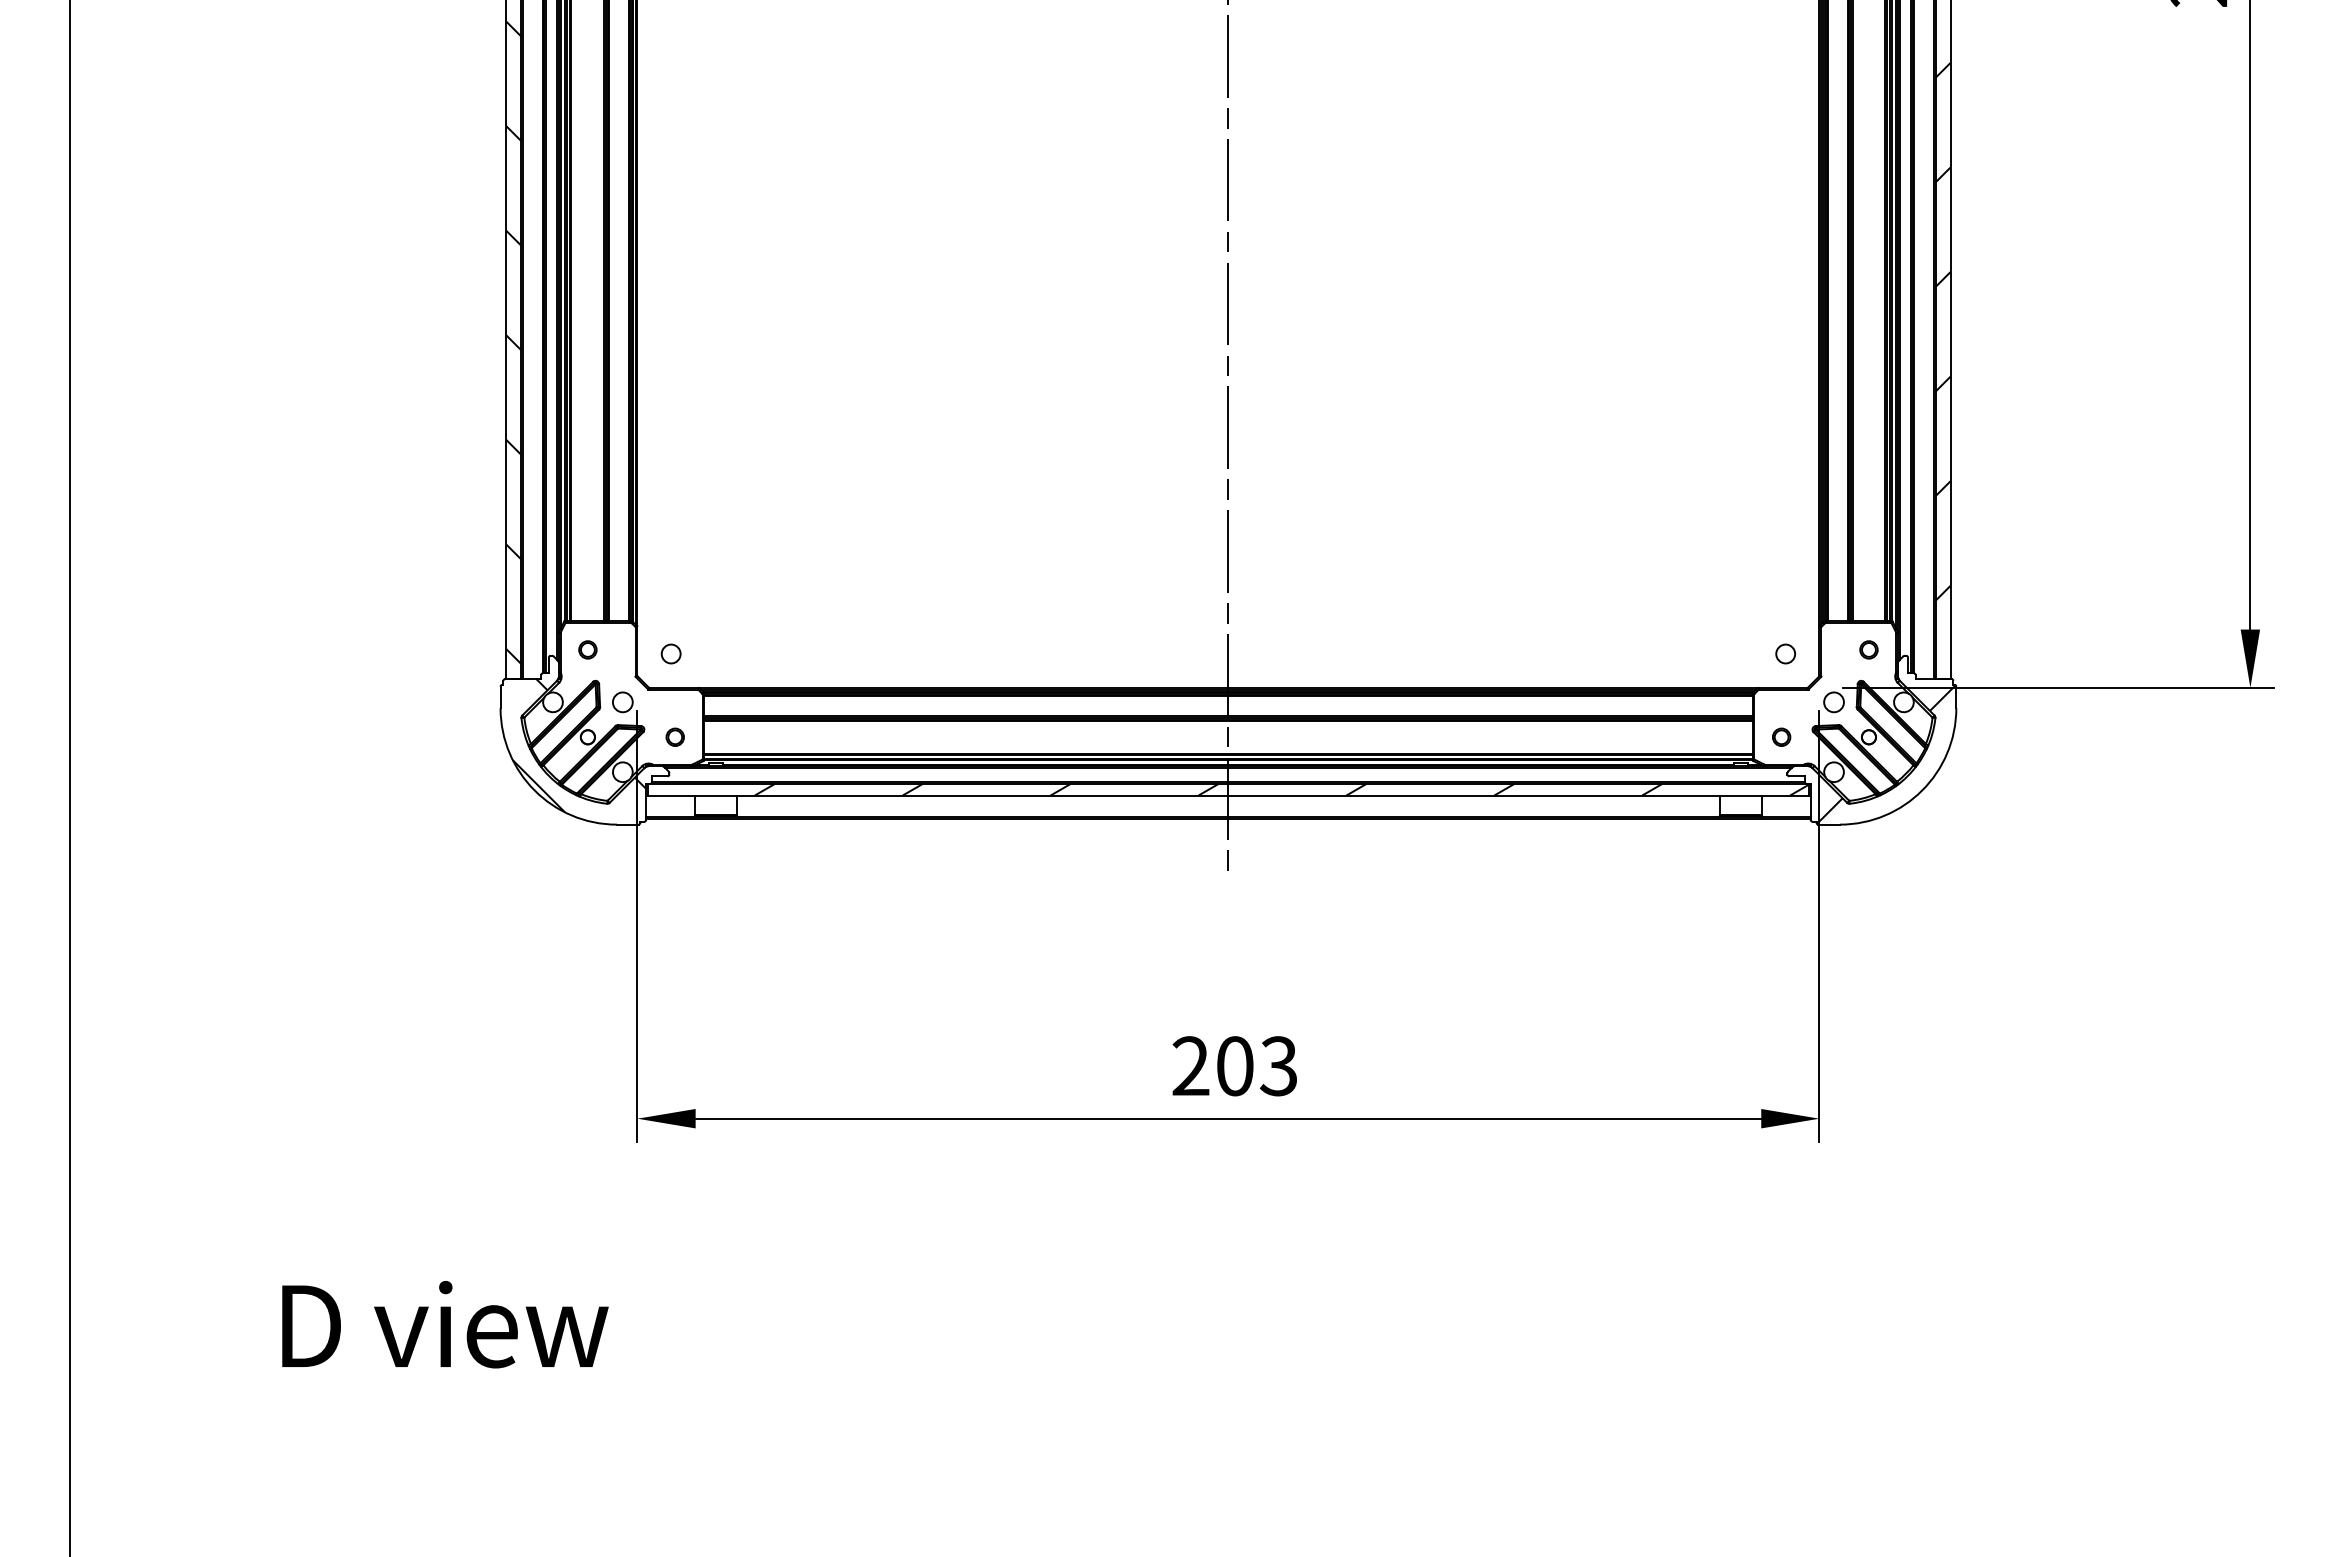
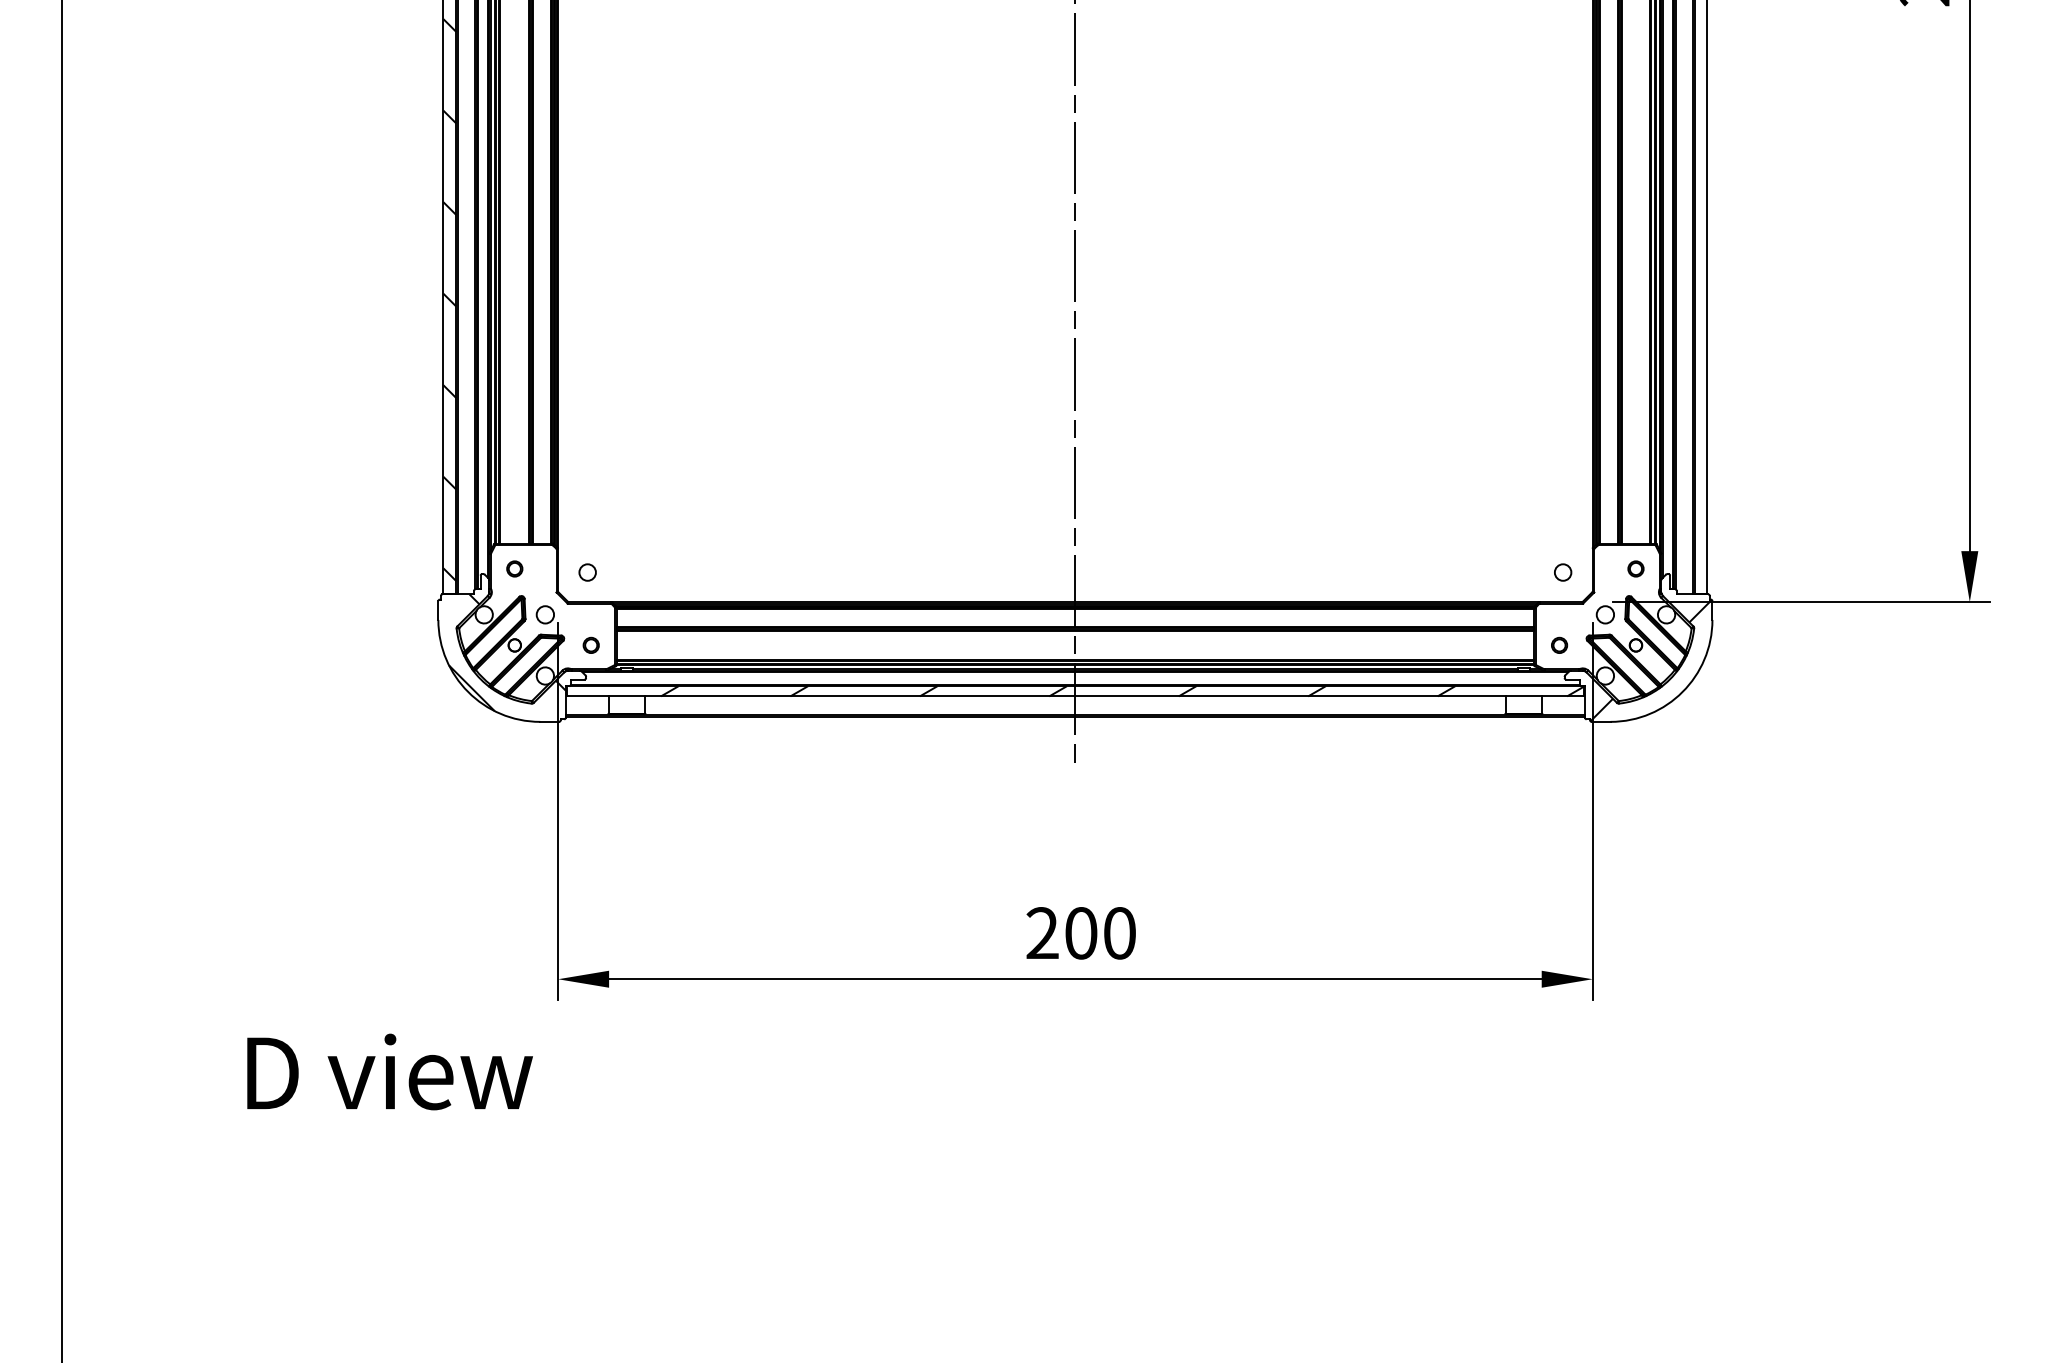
hatch: (1942, 331) -> (1700, 290), removed
text: (1278, 1066) -> (1119, 933), 203 -> 200
text: (445, 1324) -> (390, 1071), moved

